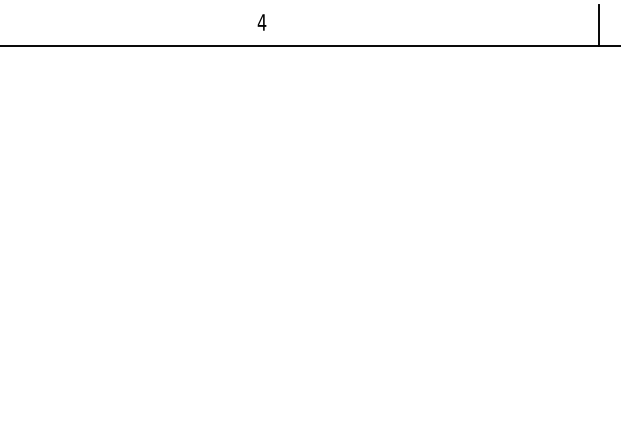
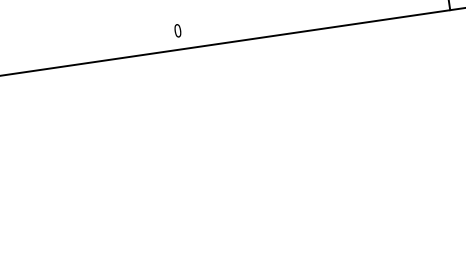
text: (261, 22) -> (177, 30), 4 -> 0

